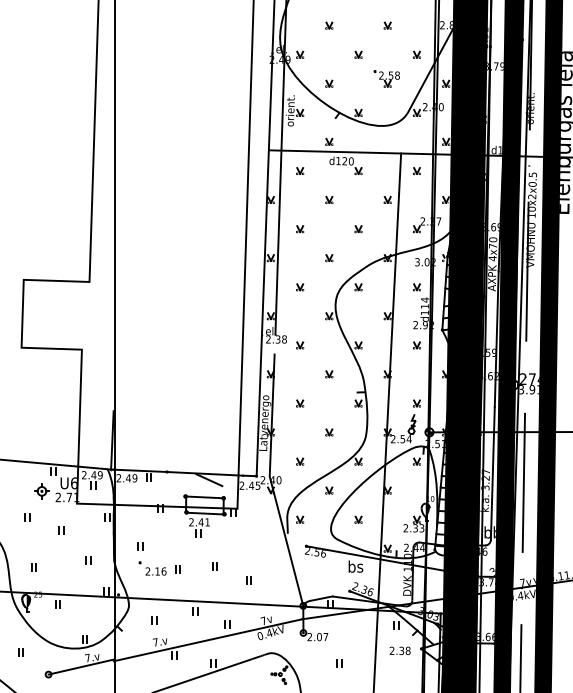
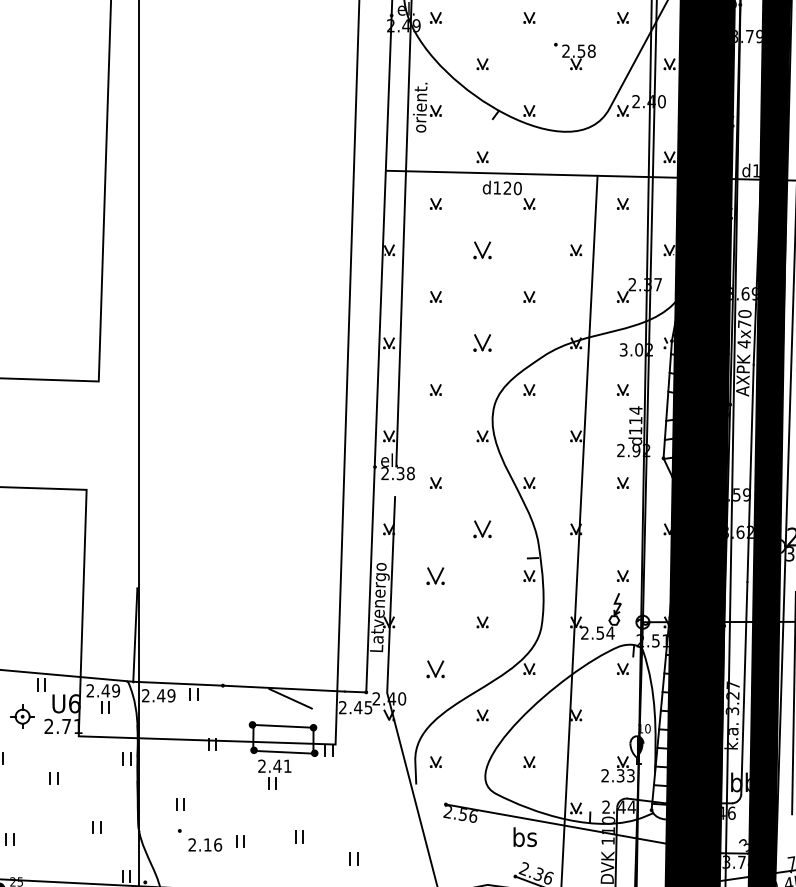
part: (329, 199) -> (482, 249), size x1.6
part: (329, 258) -> (482, 343), size x1.6
part: (329, 374) -> (482, 529), size x1.6
part: (300, 403) -> (436, 576), size x1.6
part: (300, 461) -> (436, 668), size x1.6

